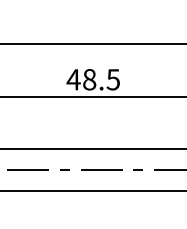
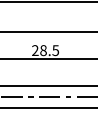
text: (72, 79) -> (34, 50), 48.5 -> 28.5

